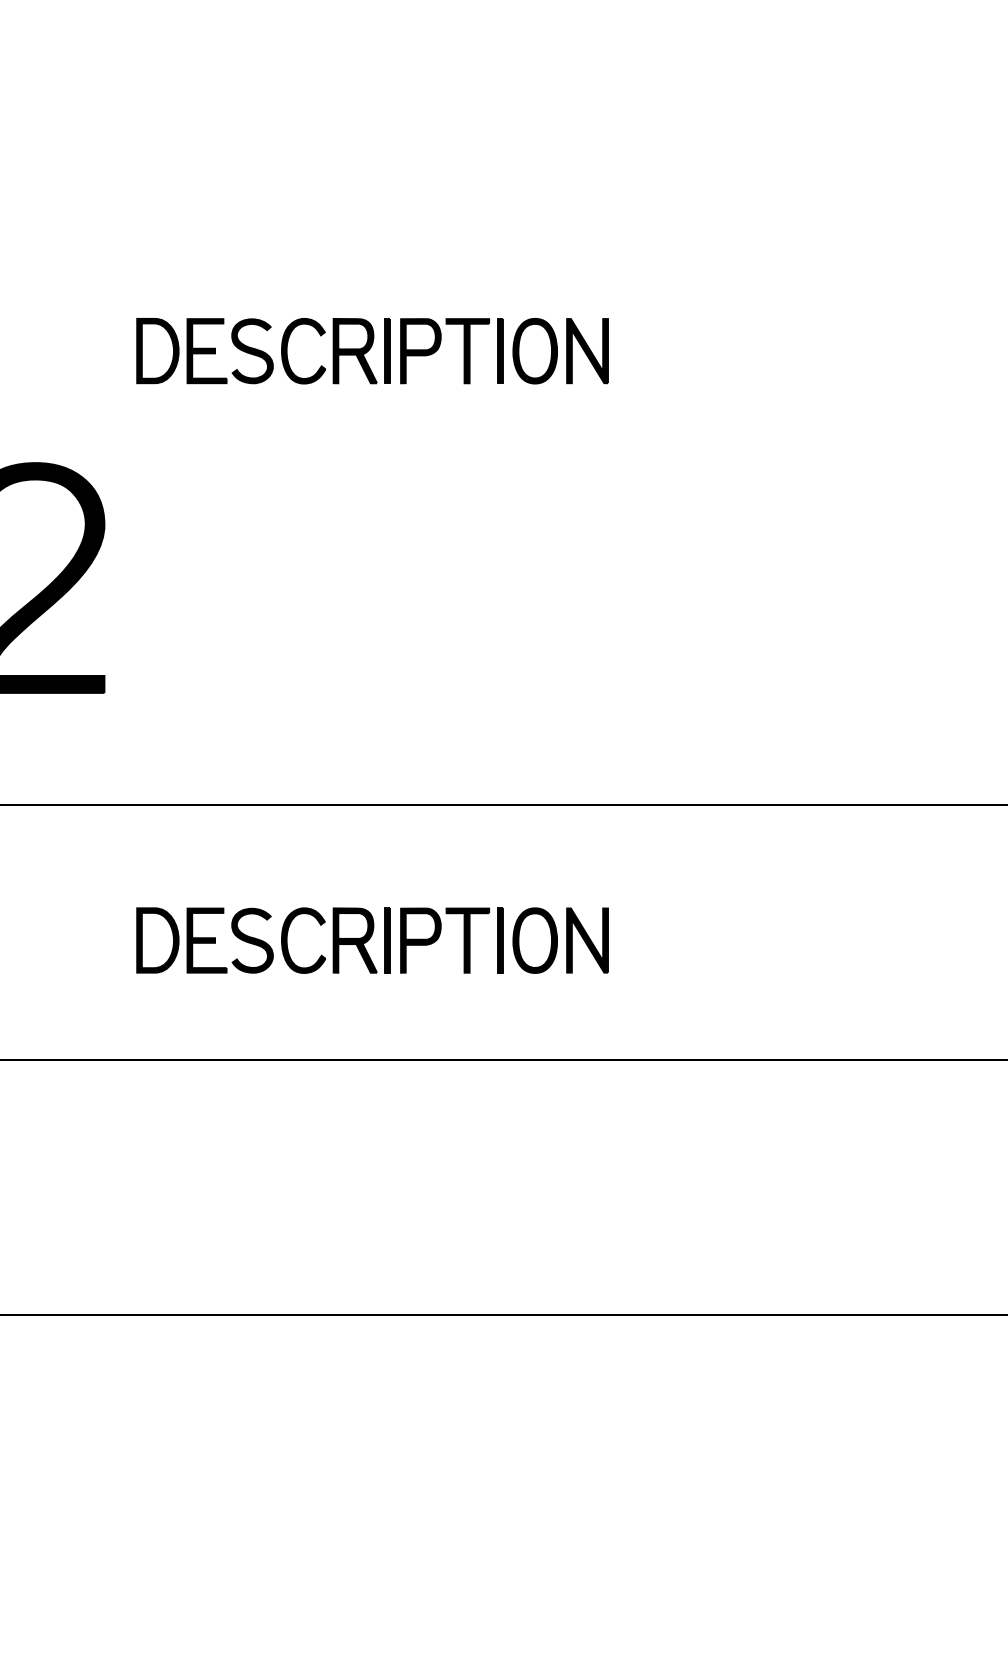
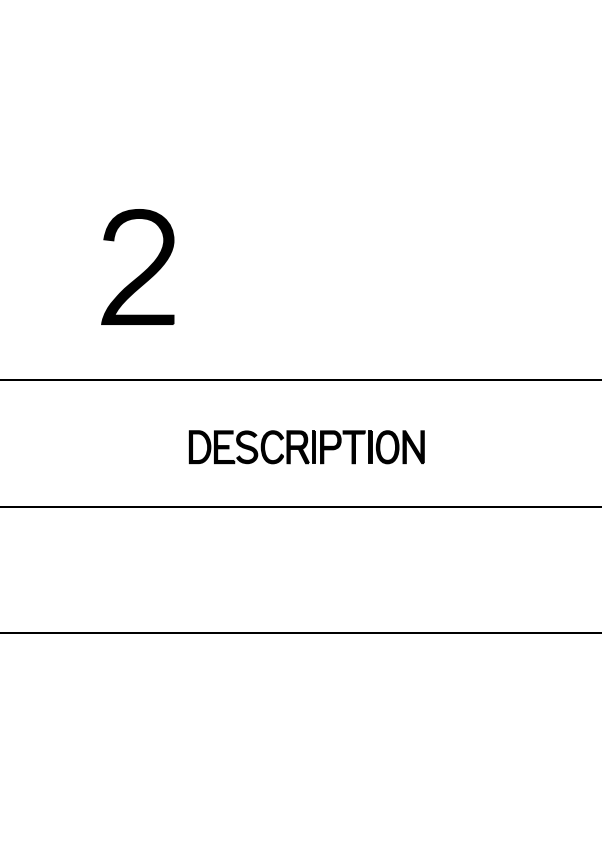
part: (371, 351) -> (306, 154), removed

